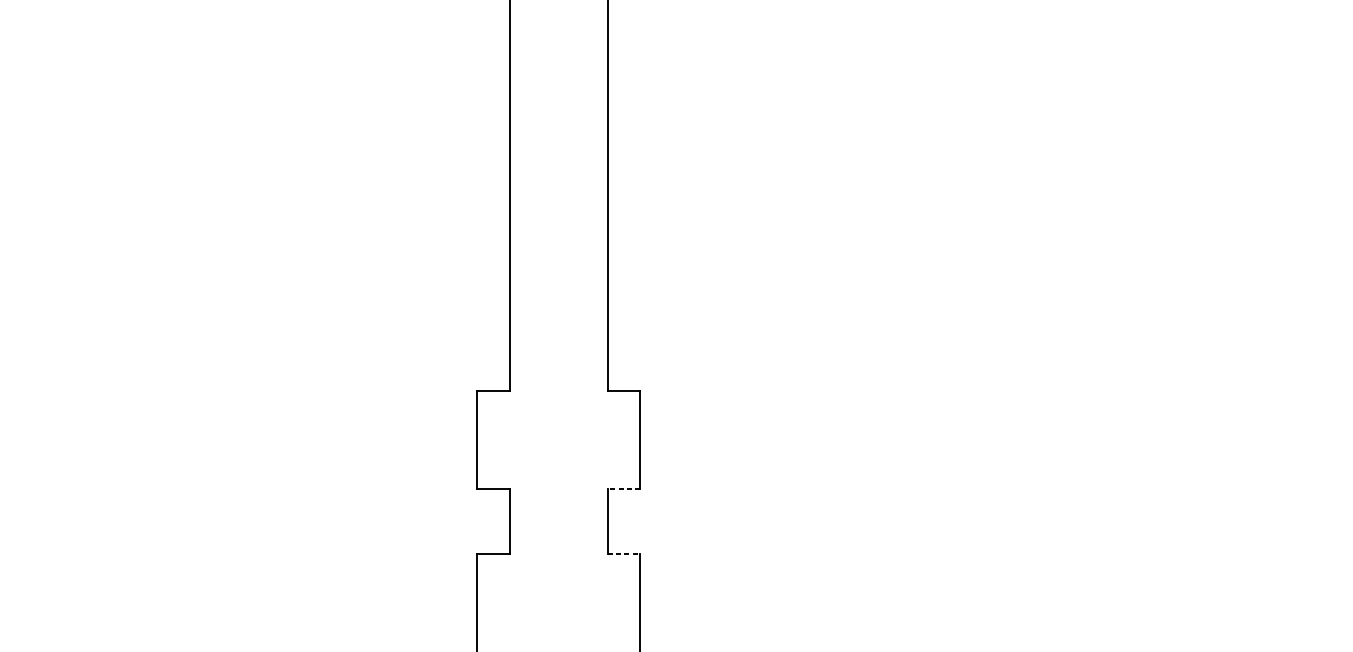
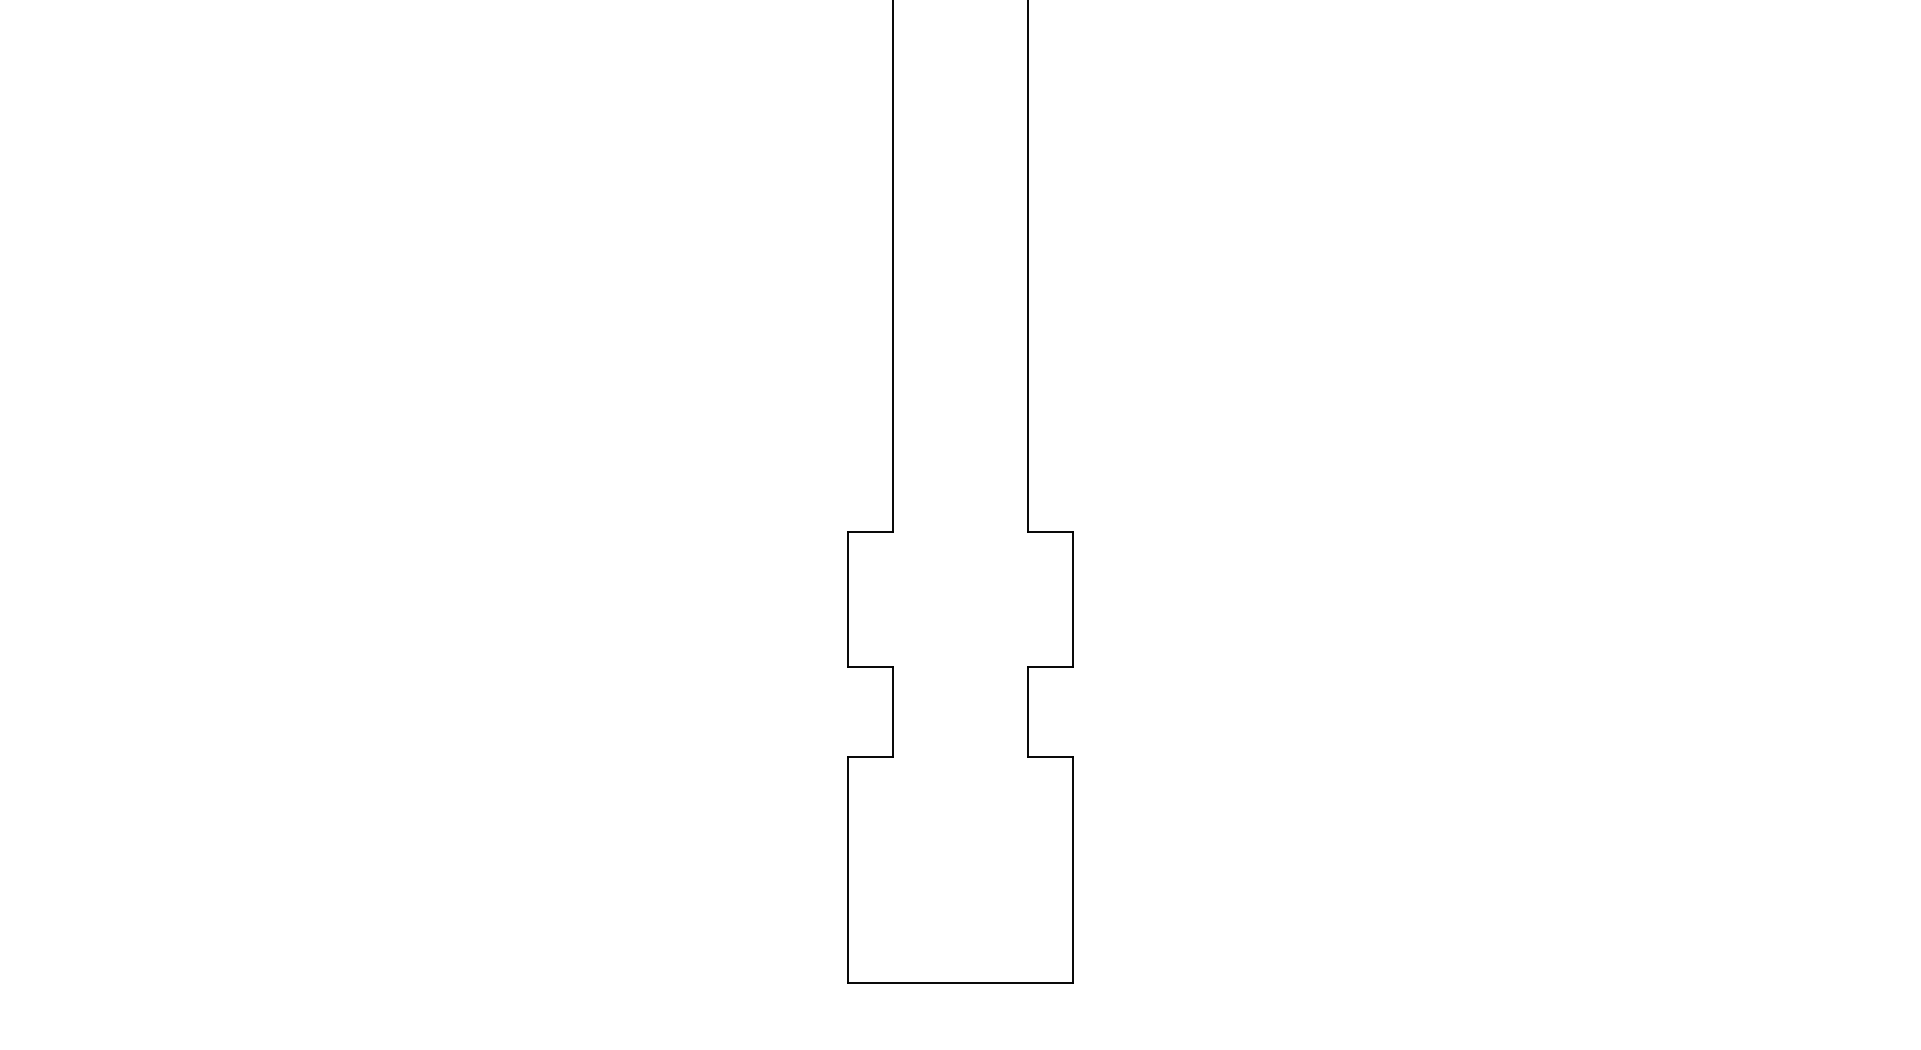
line: (623, 489) -> (1050, 667), dashed -> solid
line: (623, 554) -> (1050, 757), dashed -> solid

